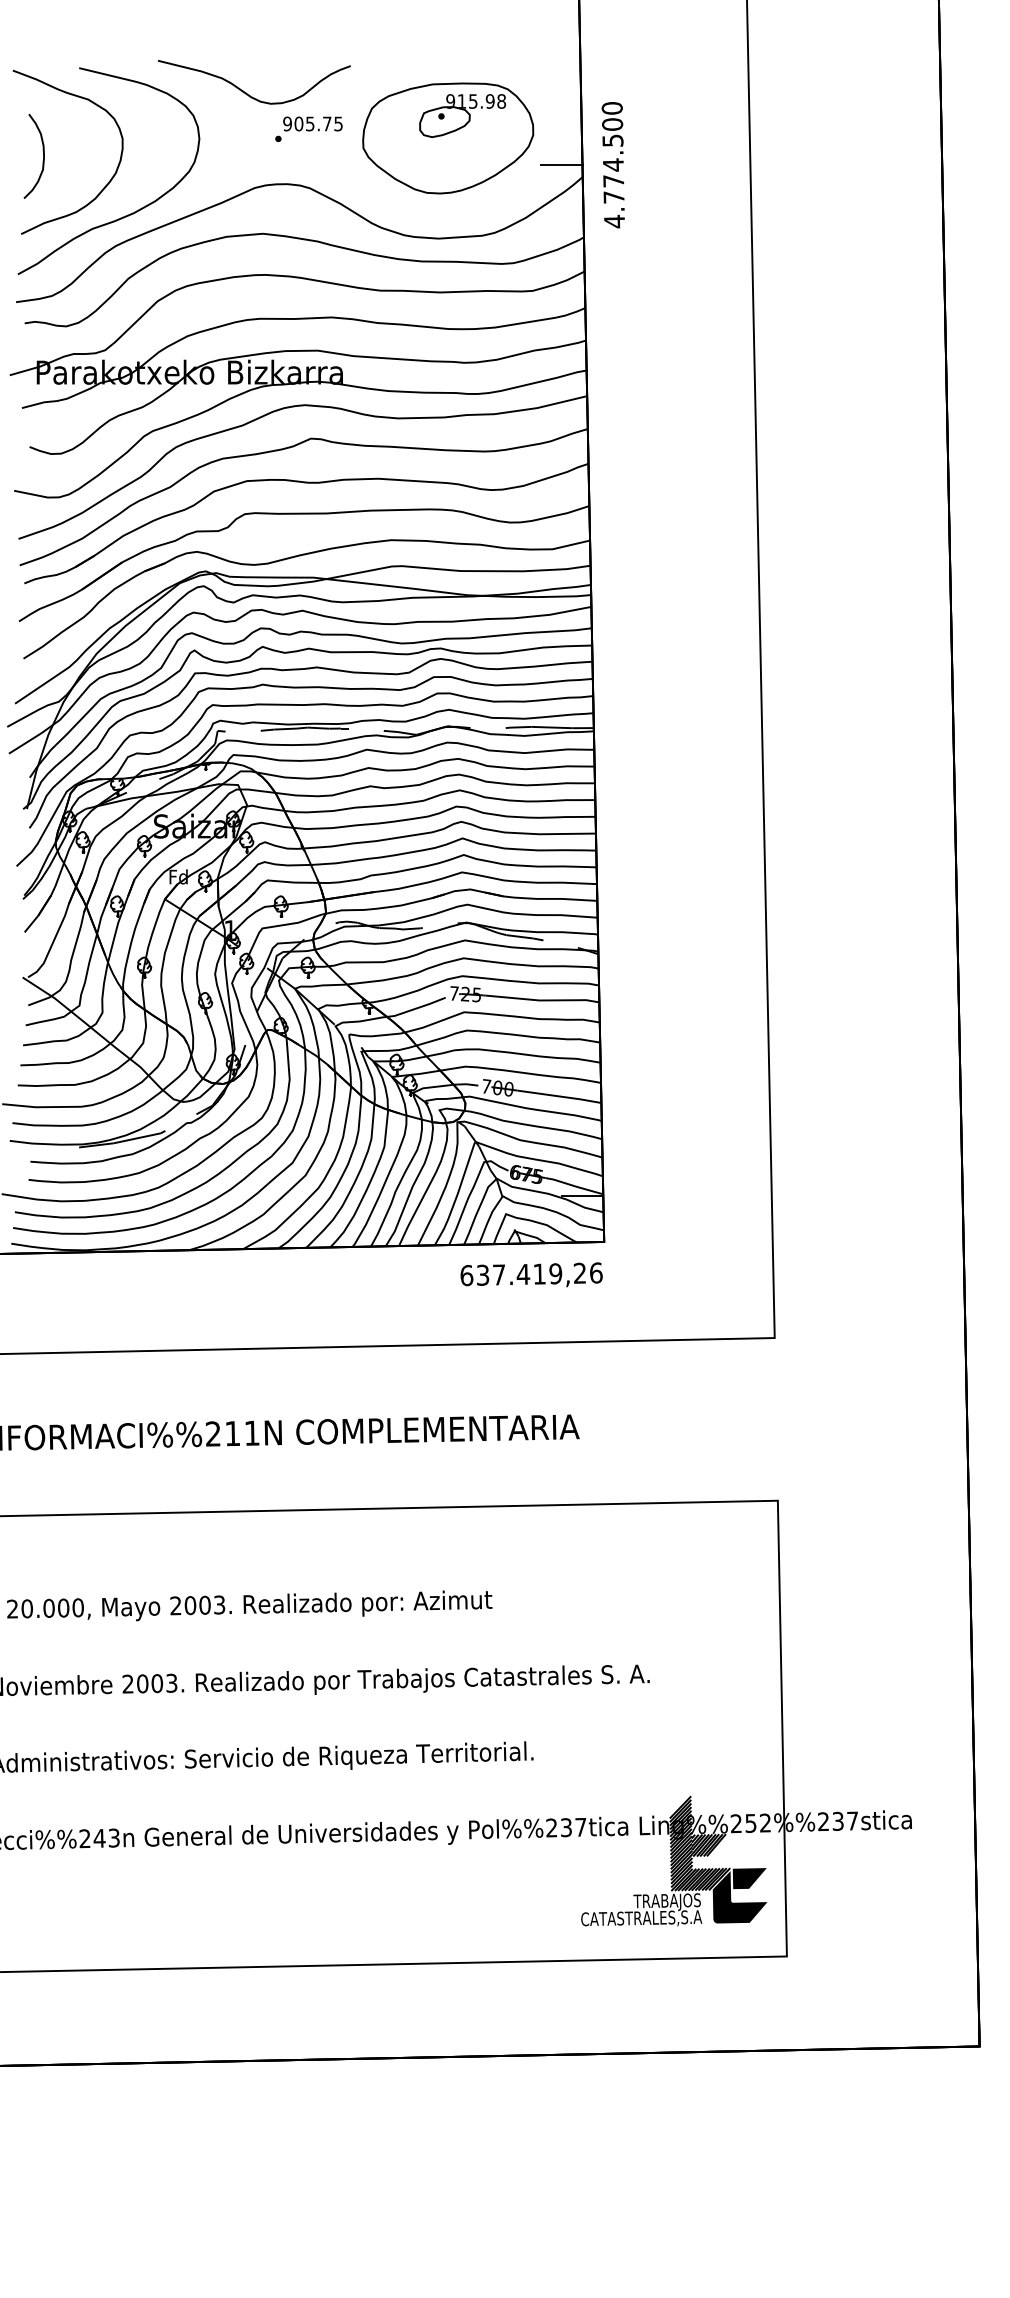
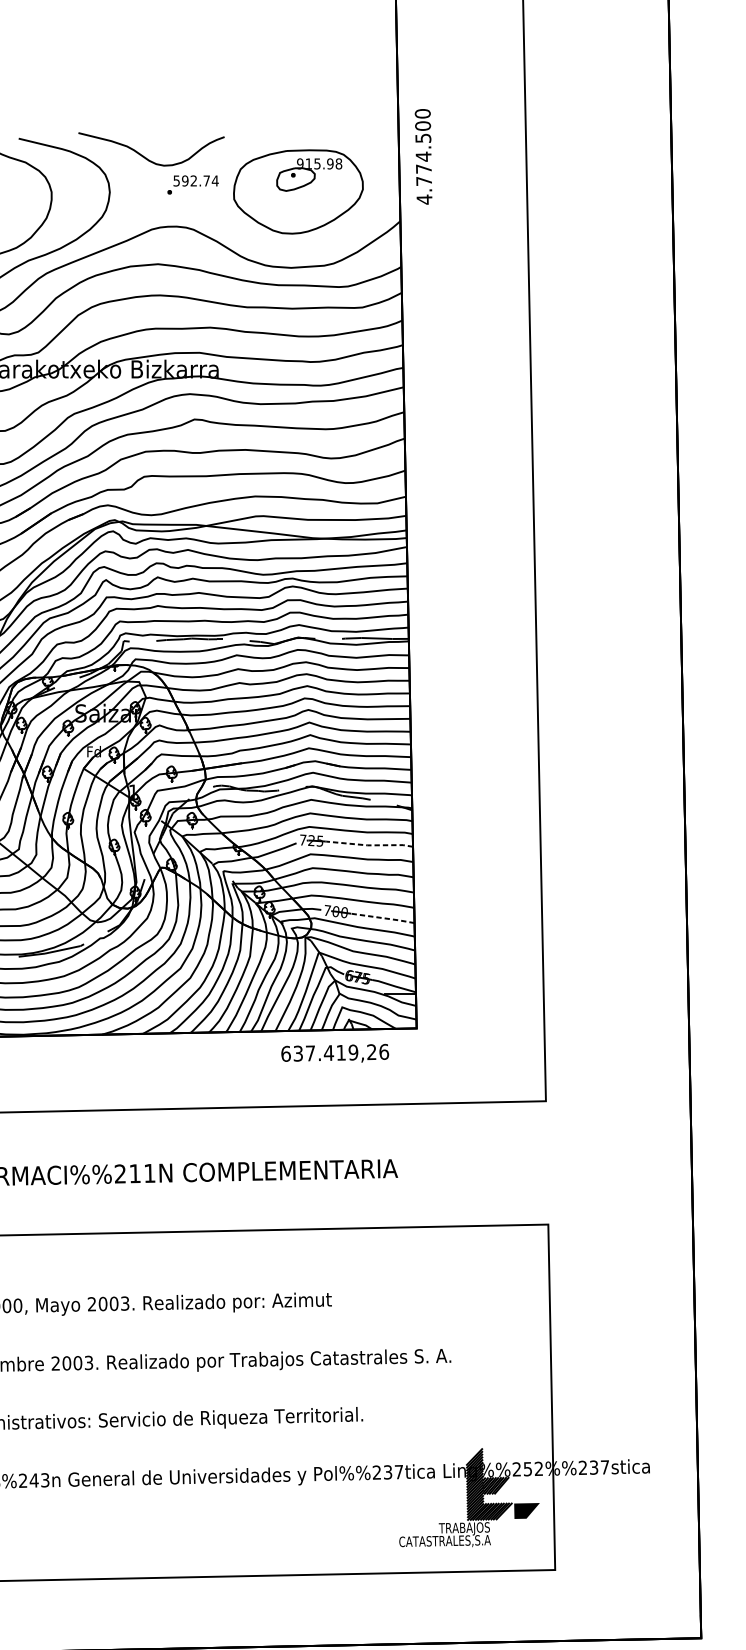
text: (313, 123) -> (196, 180), 905.75 -> 592.74
line: (561, 165) -> (384, 212), removed
text: (612, 165) -> (422, 157), moved
line: (542, 1000) -> (369, 845), solid -> dashed
line: (559, 1096) -> (382, 918), solid -> dashed
text: (531, 1274) -> (335, 1053), moved
fill: (739, 1897) -> (519, 1525), removed

